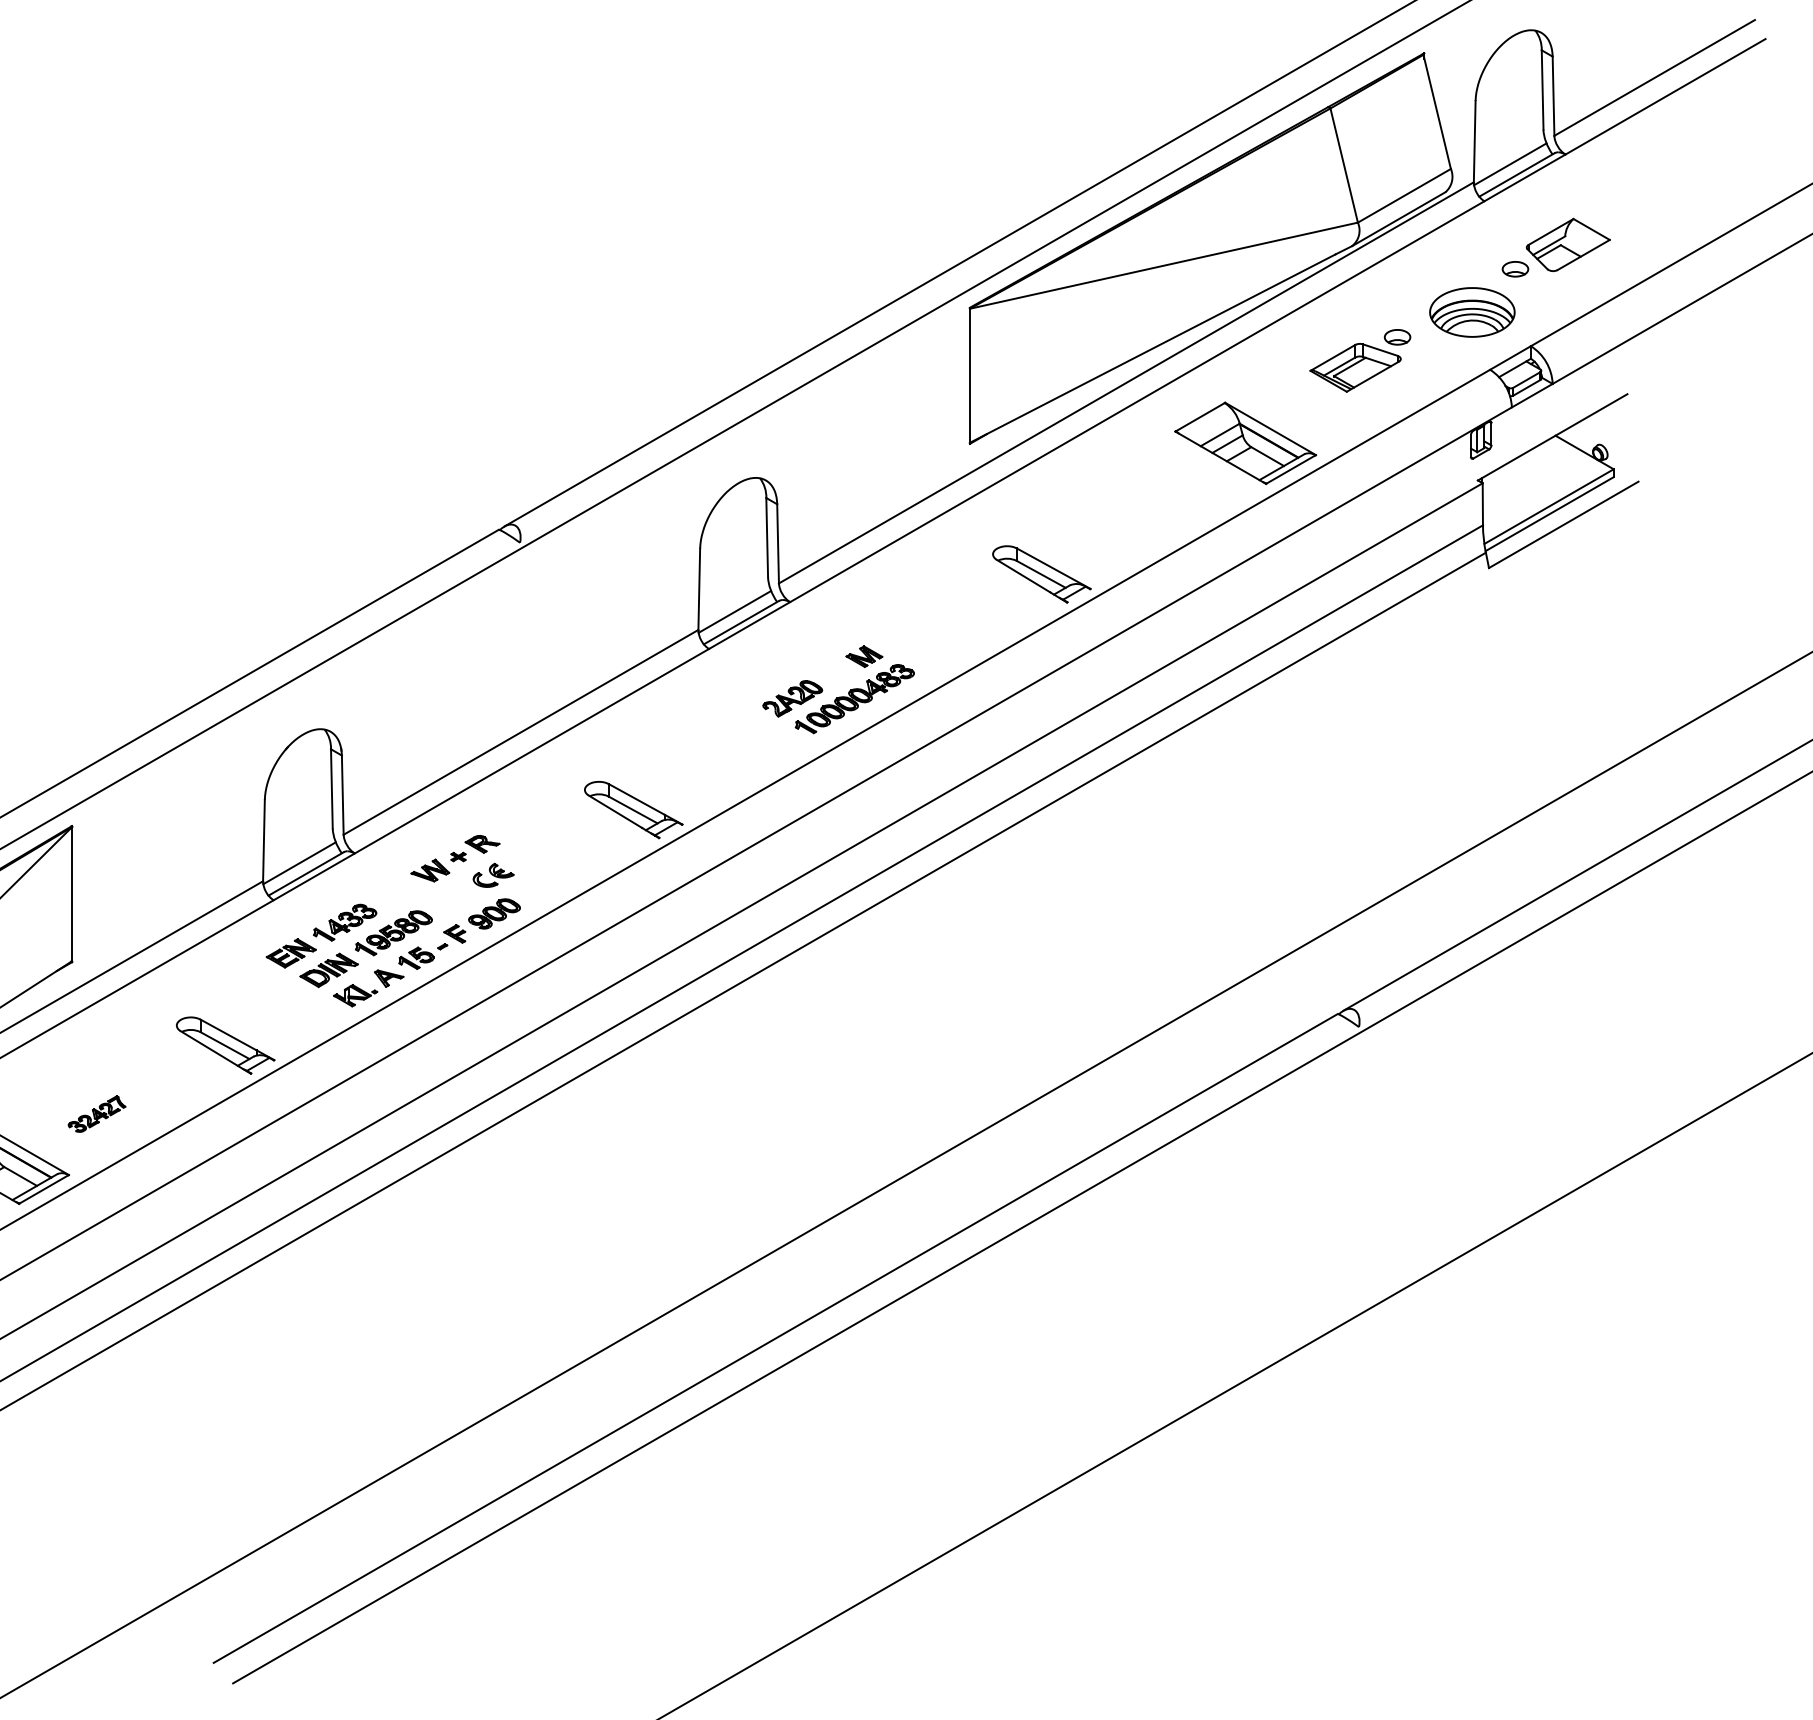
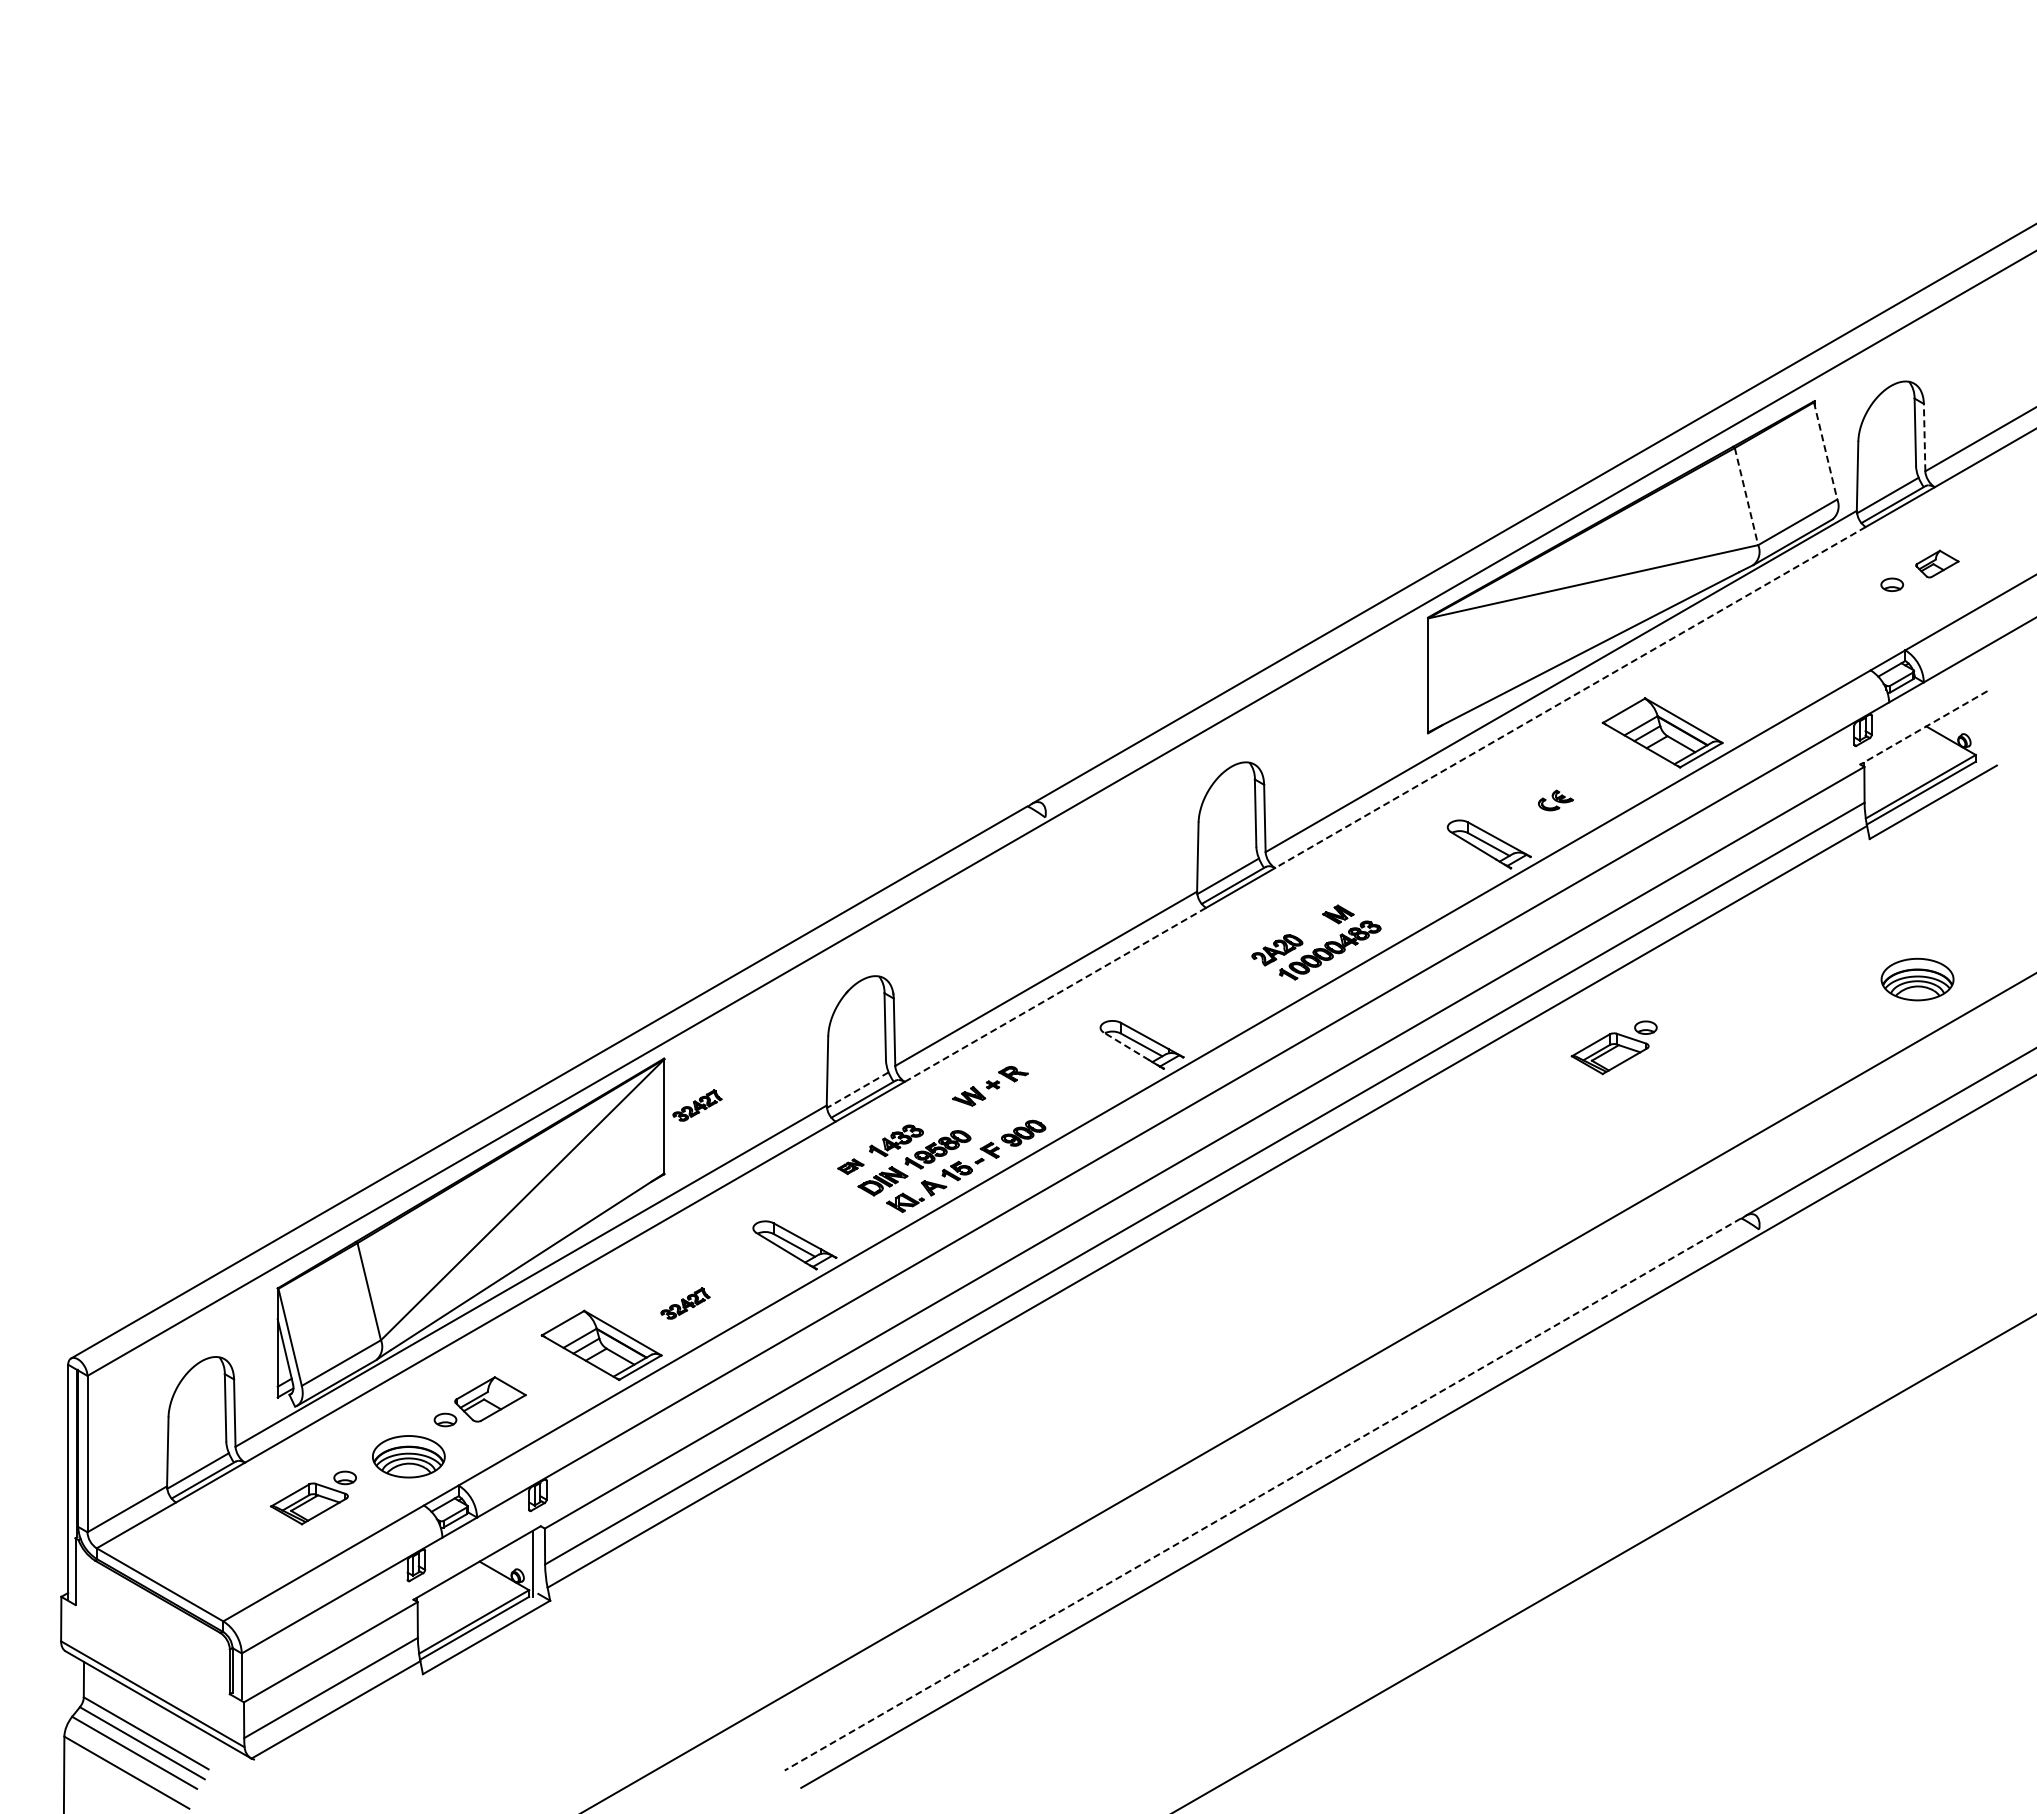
line: (1553, 96) -> (1924, 437), solid -> dashed
line: (1437, 111) -> (1825, 450), solid -> dashed
line: (1344, 165) -> (1746, 496), solid -> dashed
part: (1568, 244) -> (1937, 563), size x0.6
part: (1472, 312) -> (1917, 979), moved
part: (1359, 360) -> (1613, 1047), moved
line: (1137, 401) -> (1570, 697), solid -> dashed
line: (1552, 438) -> (1923, 728), solid -> dashed
line: (531, 751) -> (1055, 995), solid -> dashed
line: (615, 811) -> (1126, 1046), solid -> dashed
line: (299, 863) -> (857, 1090), solid -> dashed
part: (493, 875) -> (1555, 800), moved
part: (111, 881) -> (697, 1105), added
part: (291, 952) -> (850, 1166), size x0.6
line: (775, 1338) -> (1262, 1494), solid -> dashed

